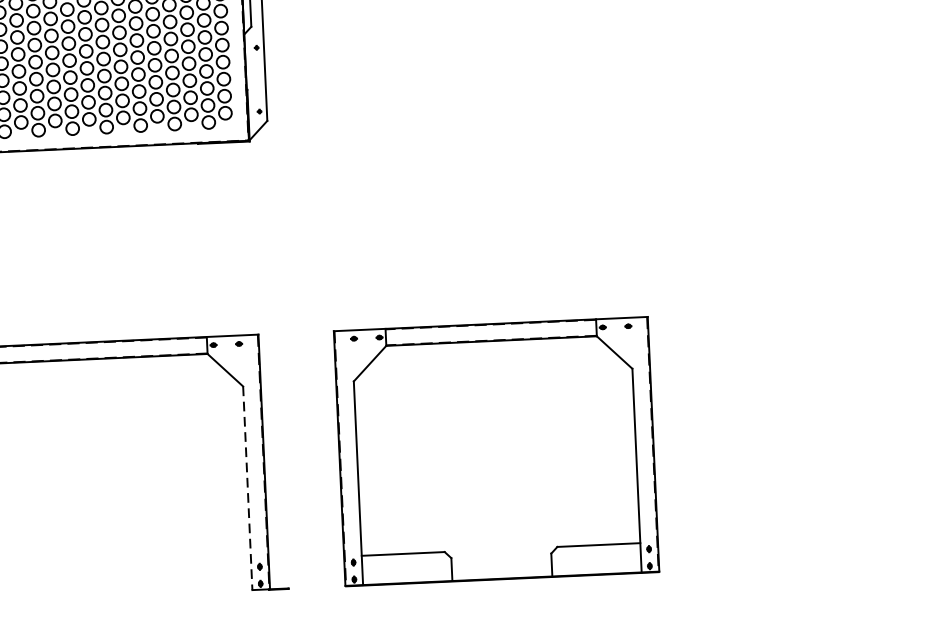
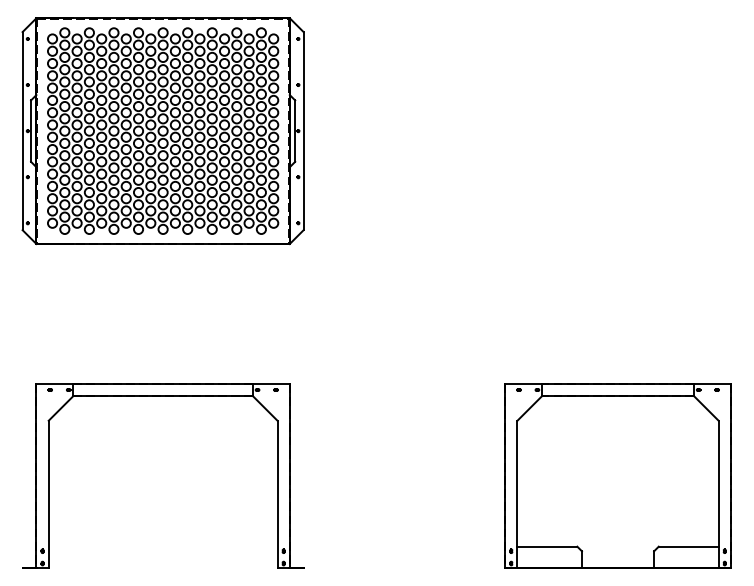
part: (495, 450) -> (617, 475), moved
line: (247, 488) -> (277, 494), dashed -> solid

